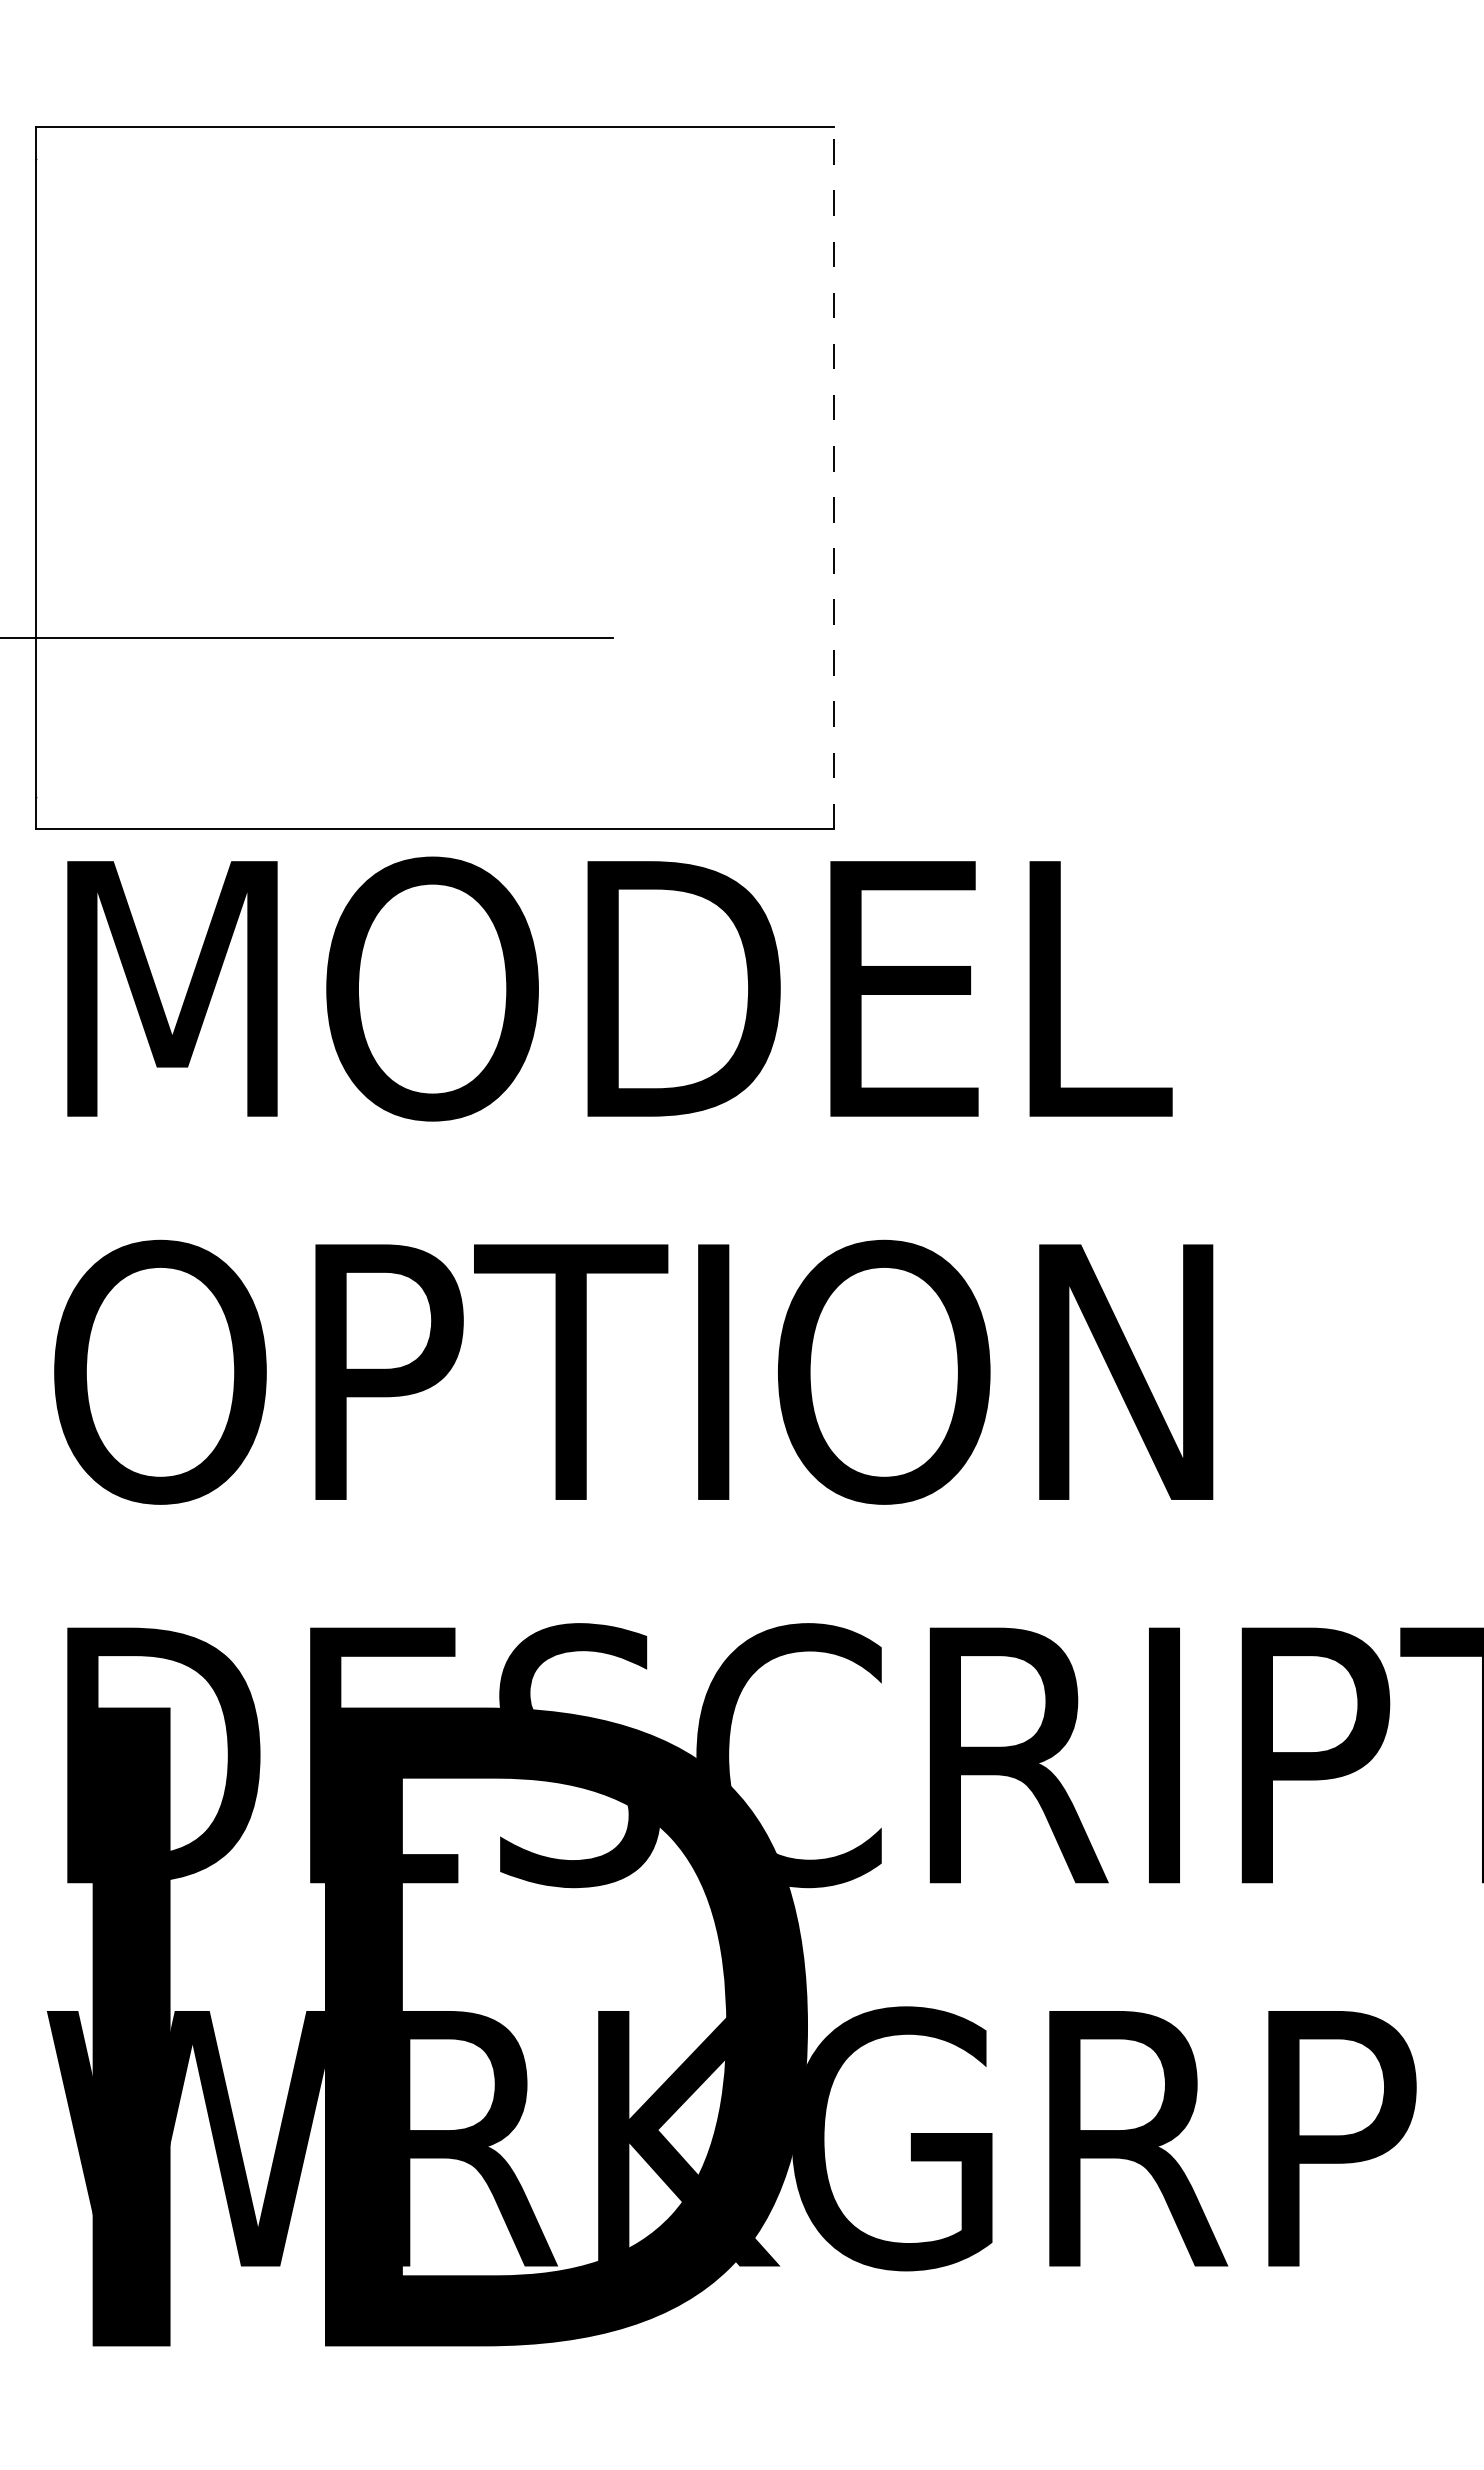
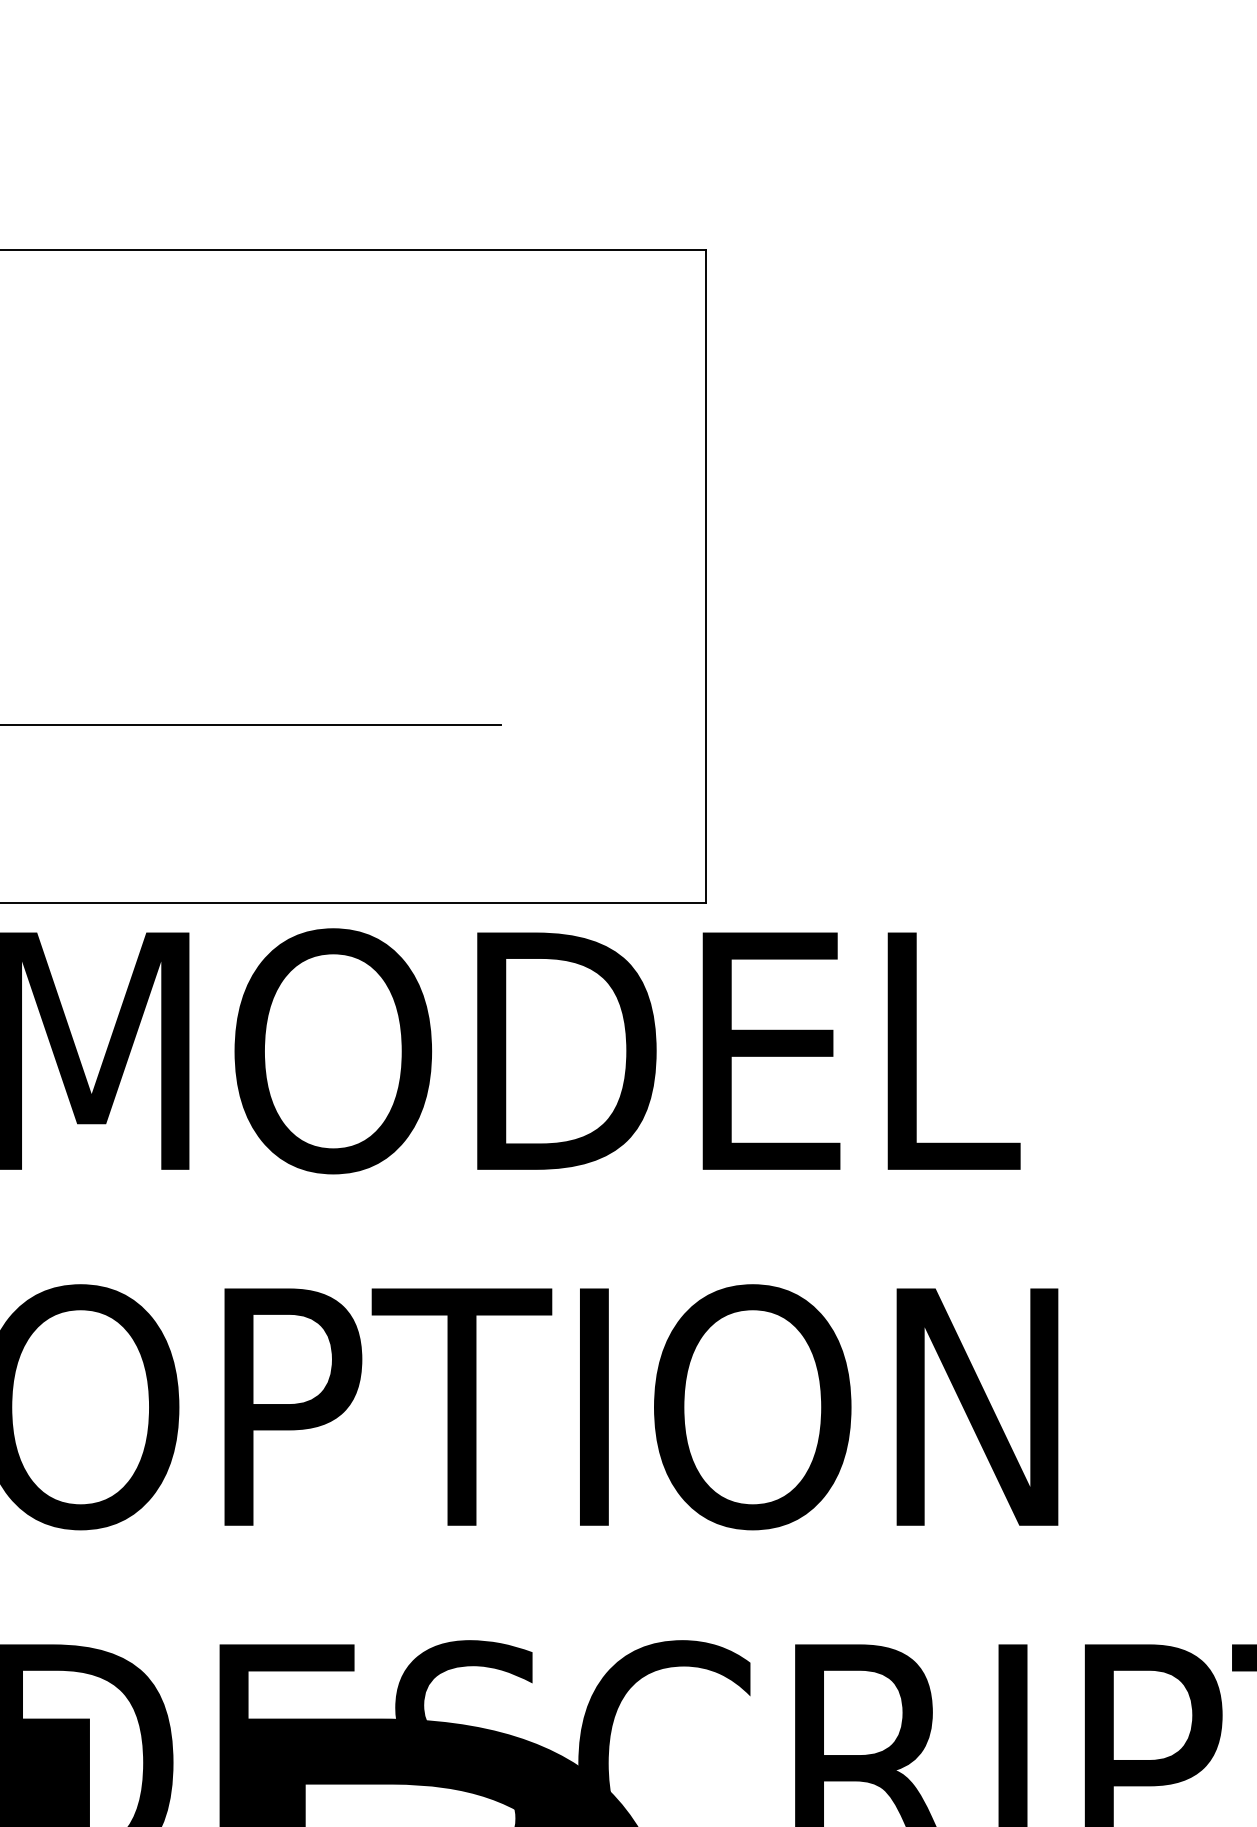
line: (833, 477) -> (705, 576), dashed -> solid

